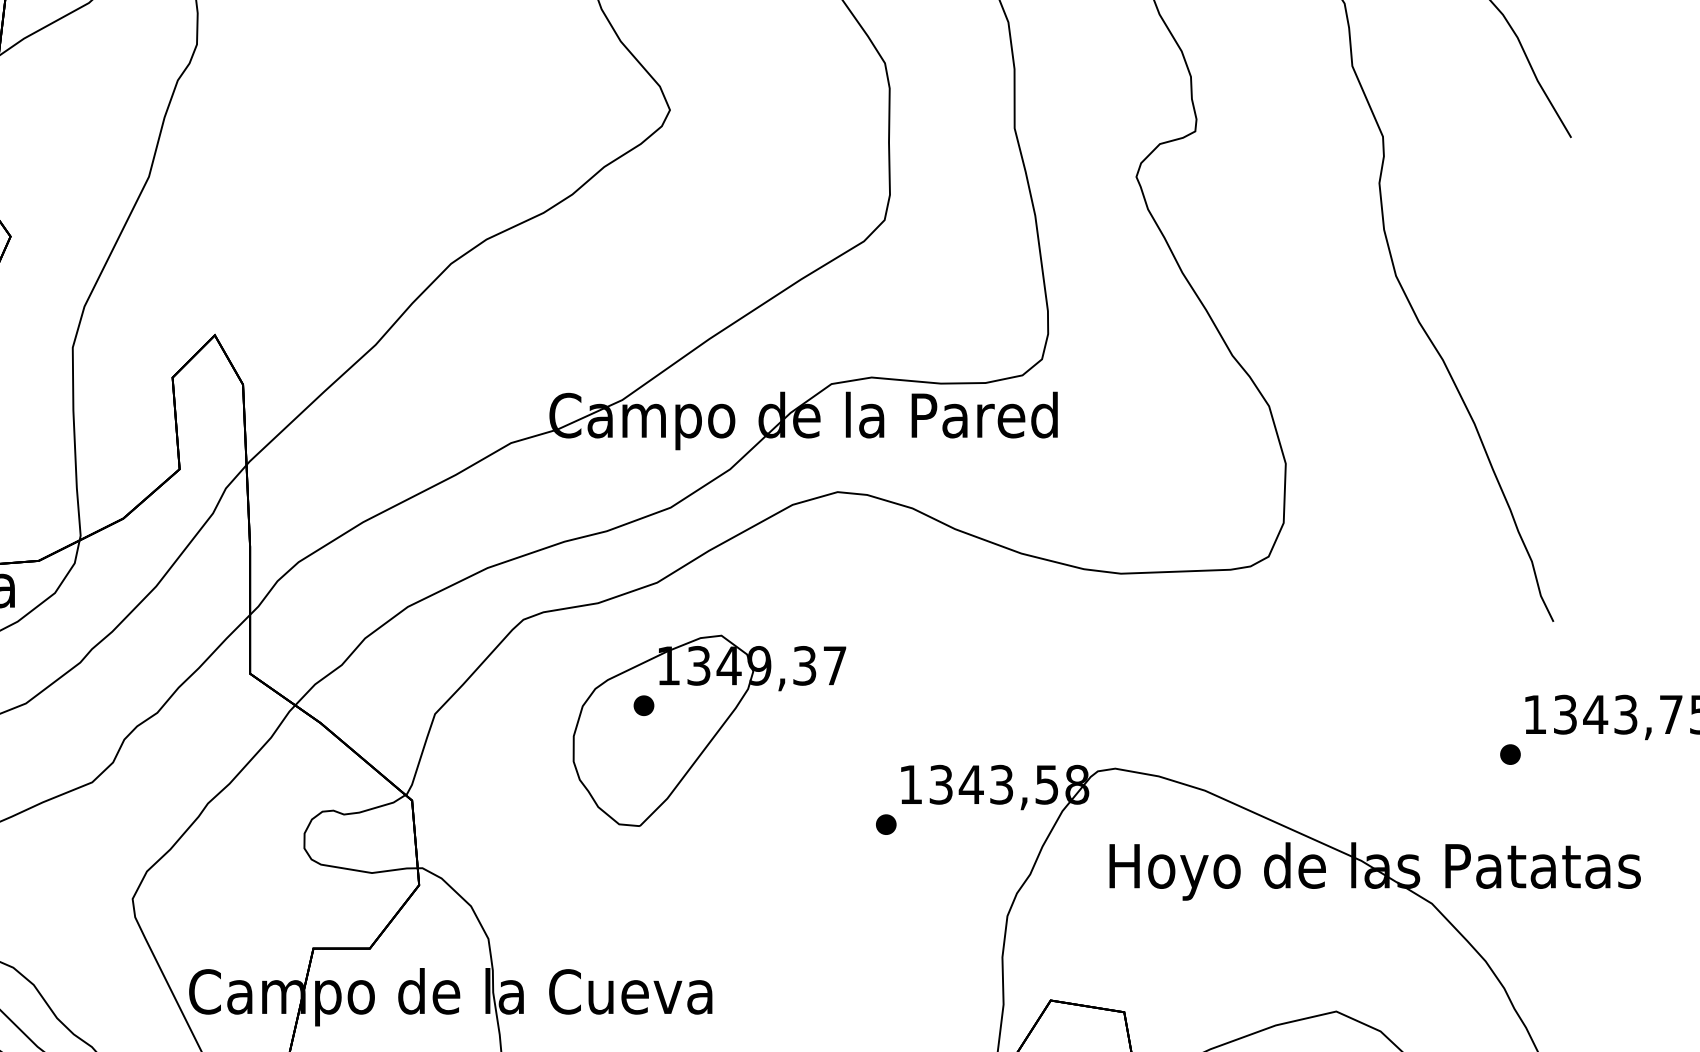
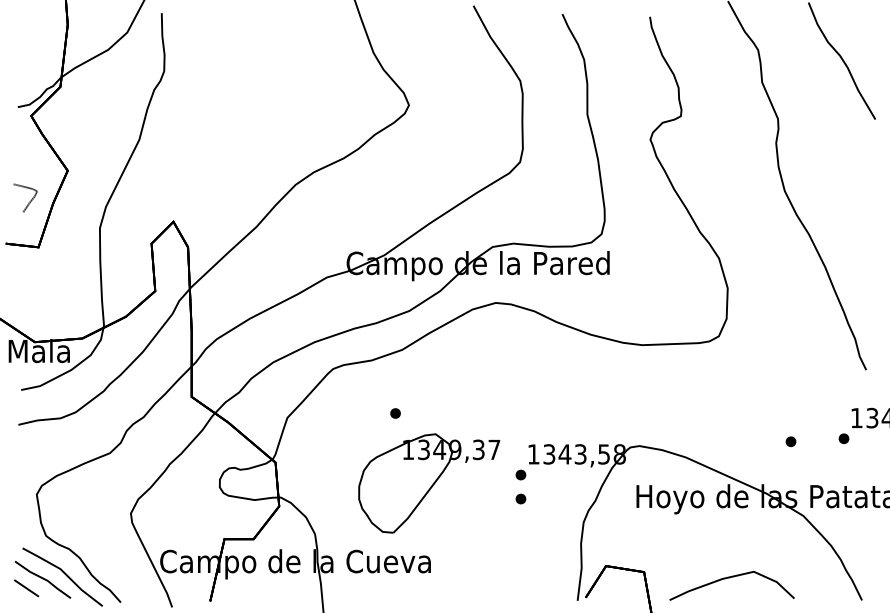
part: (709, 730) -> (429, 483), moved
part: (1407, 759) -> (790, 441), added
part: (885, 869) -> (520, 498), added

